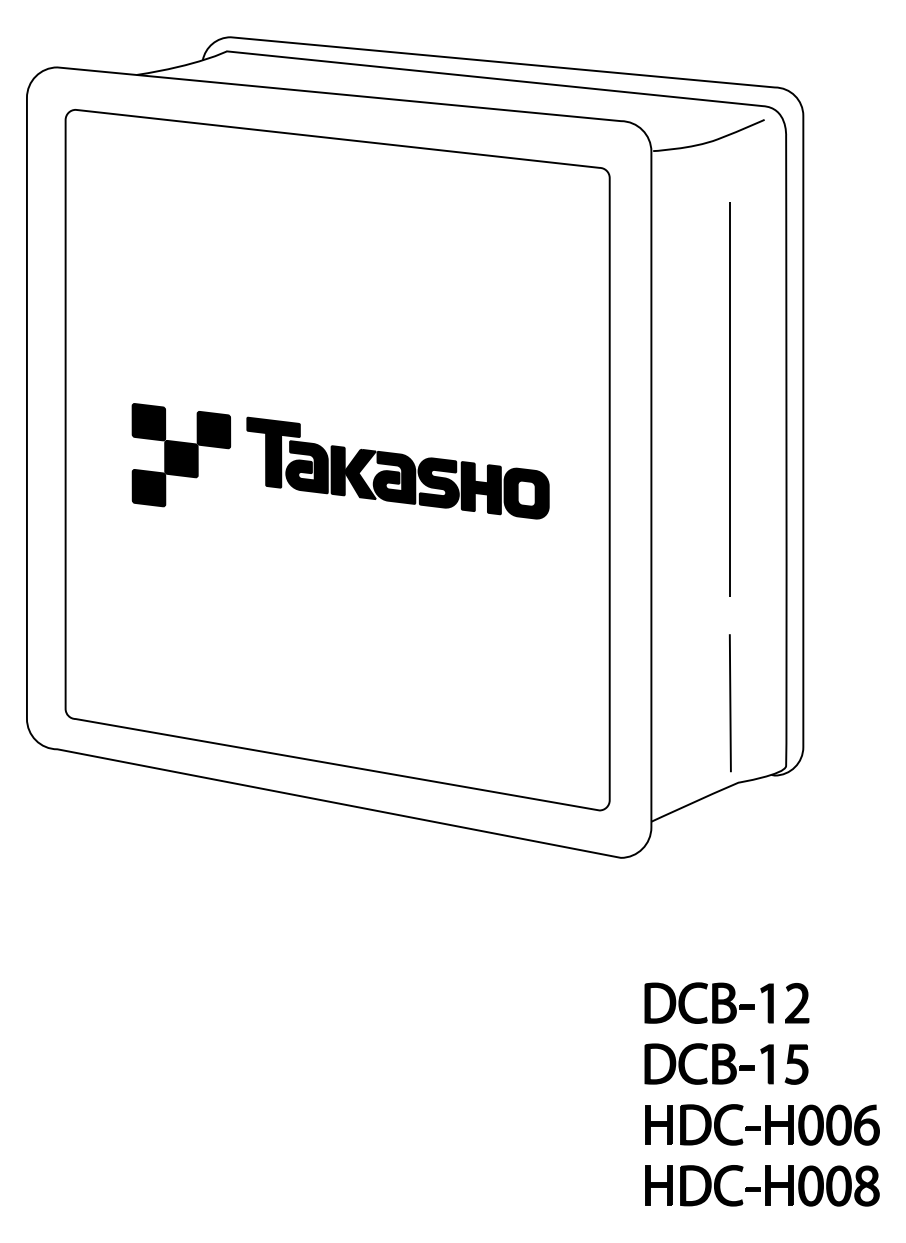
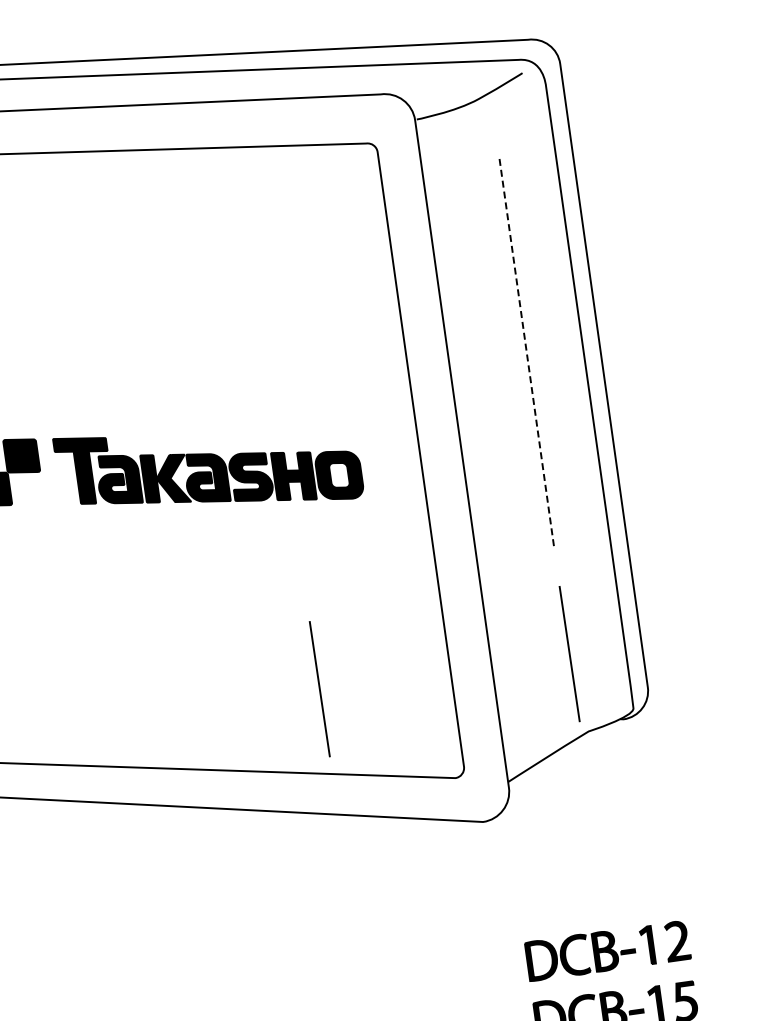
line: (729, 399) -> (526, 354), solid -> dashed
line: (476, 703) -> (319, 689), added

